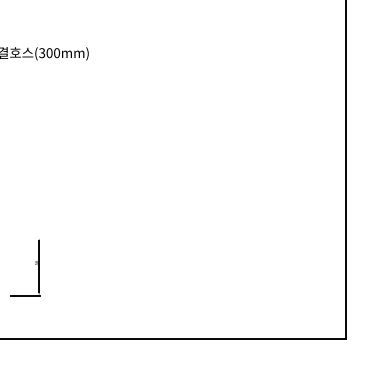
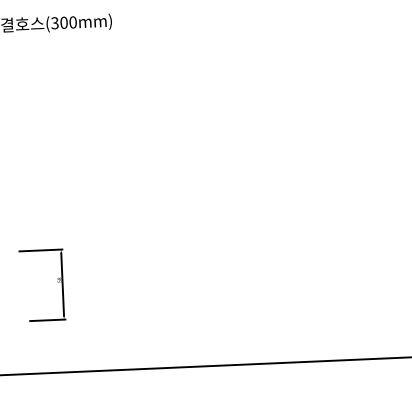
line: (22, 238) -> (40, 250), added

